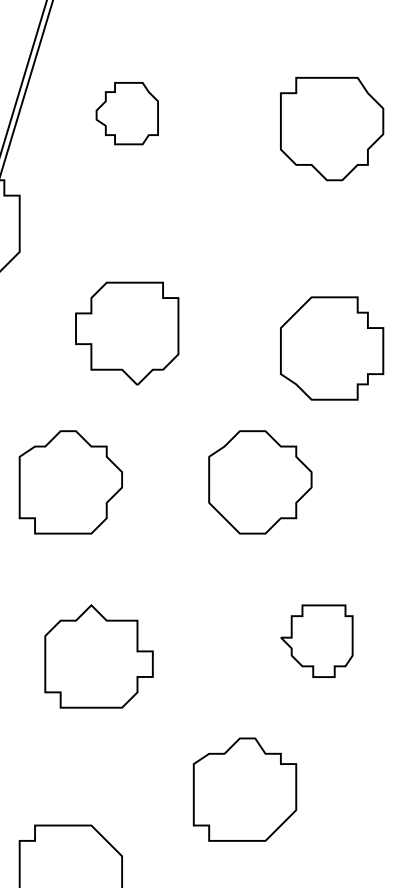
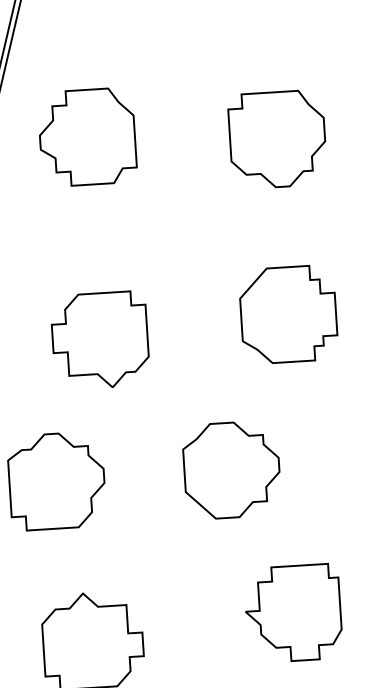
part: (127, 113) -> (87, 137), size x1.67
part: (332, 348) -> (289, 314), moved
part: (316, 641) -> (292, 613), size x1.43

